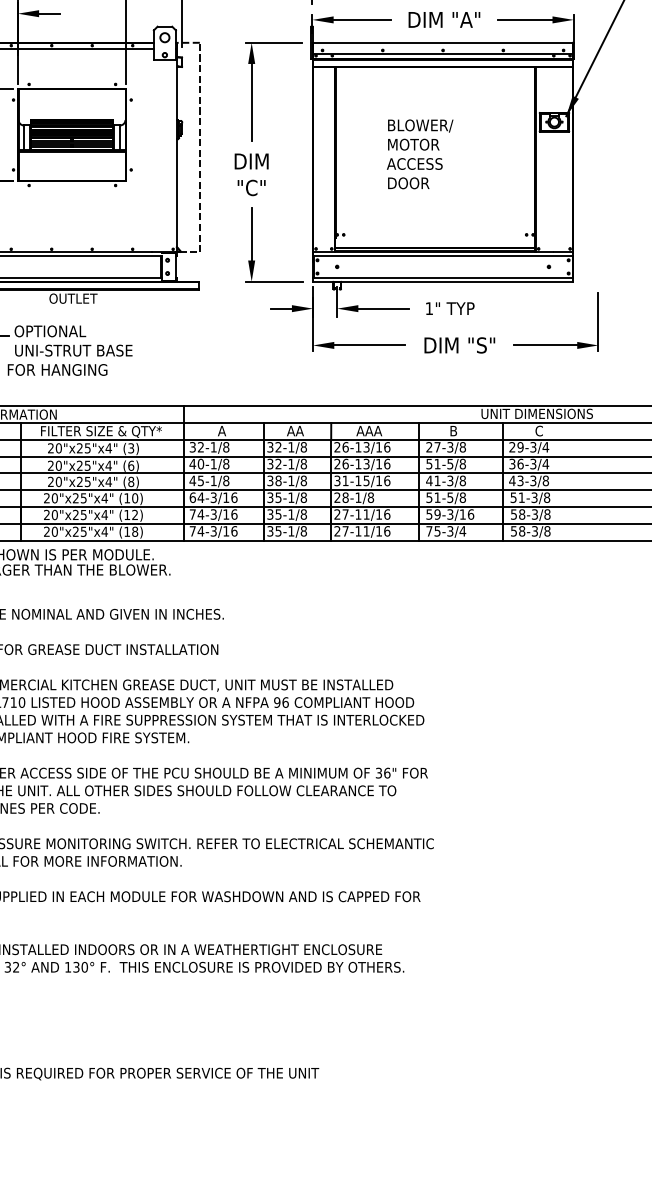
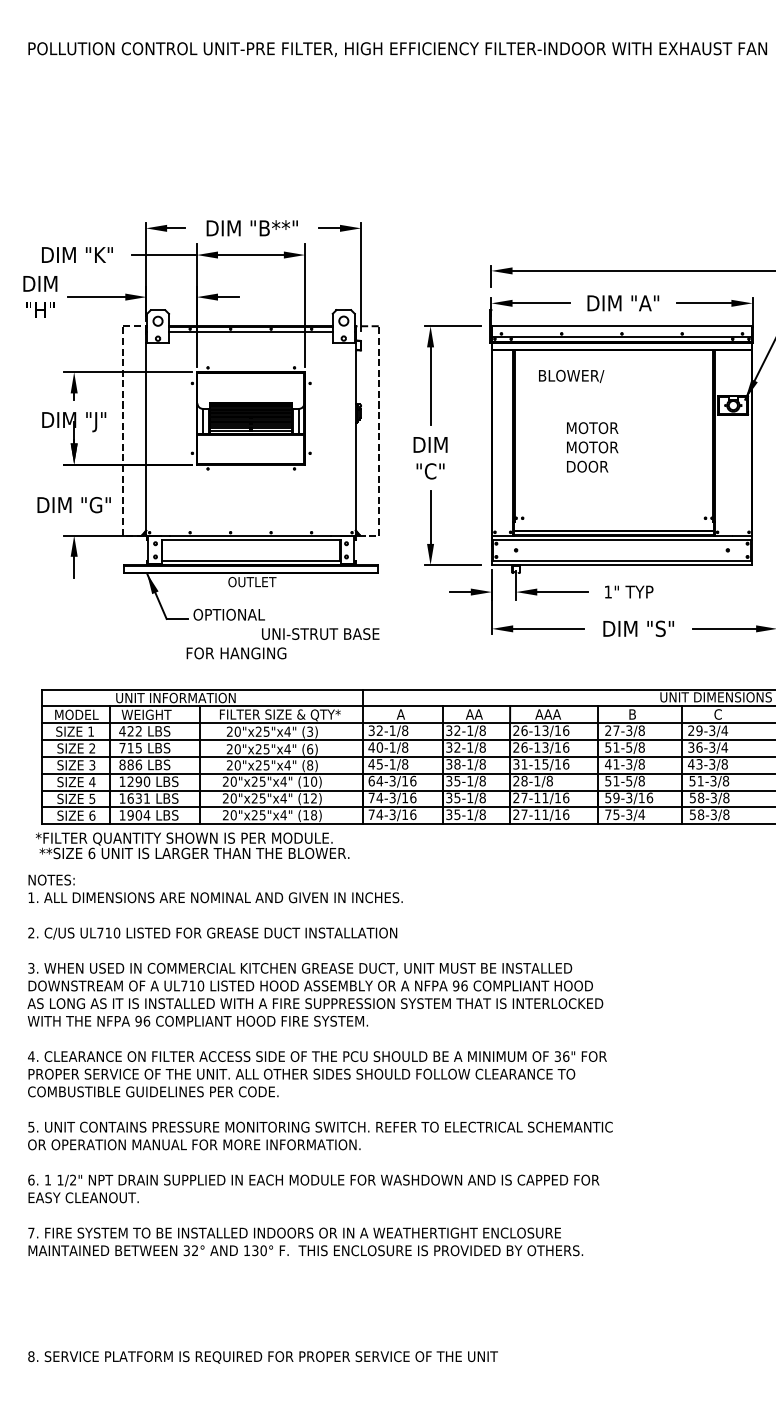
text: (420, 125) -> (571, 375), moved
text: (414, 164) -> (593, 447), ACCESS -> MOTOR
text: (73, 350) -> (320, 633), moved

